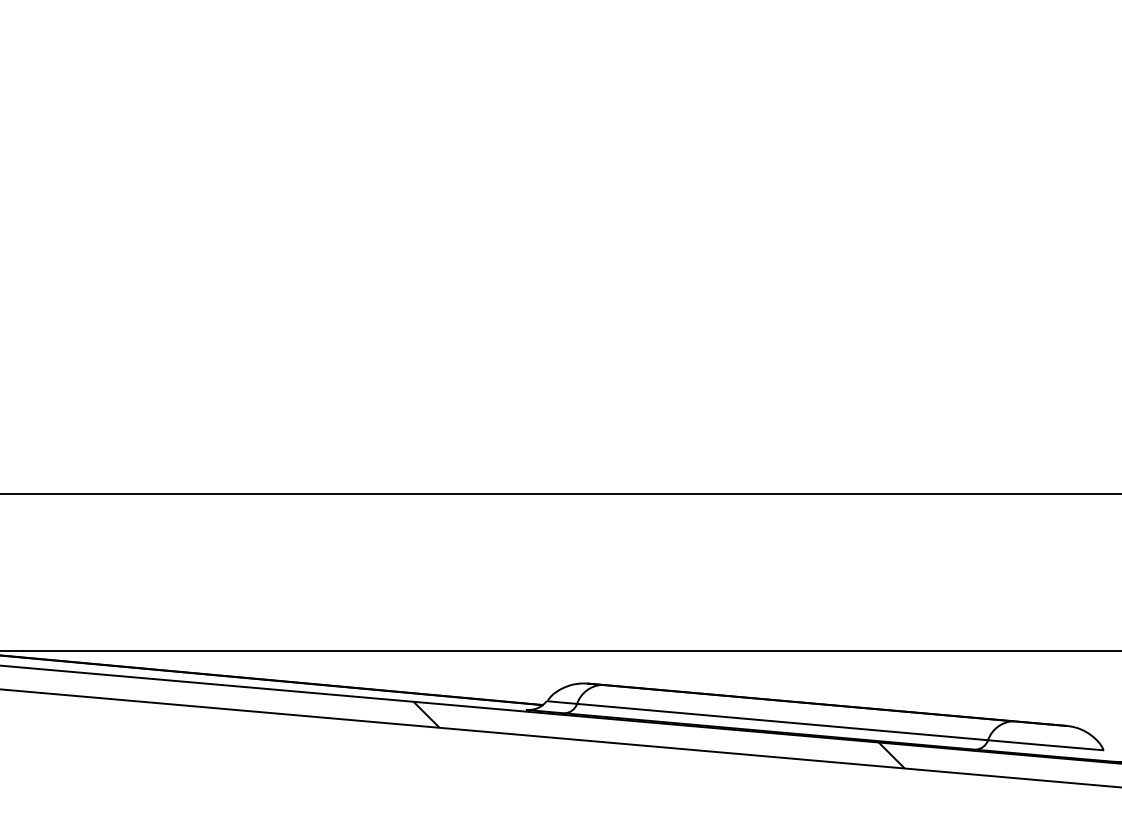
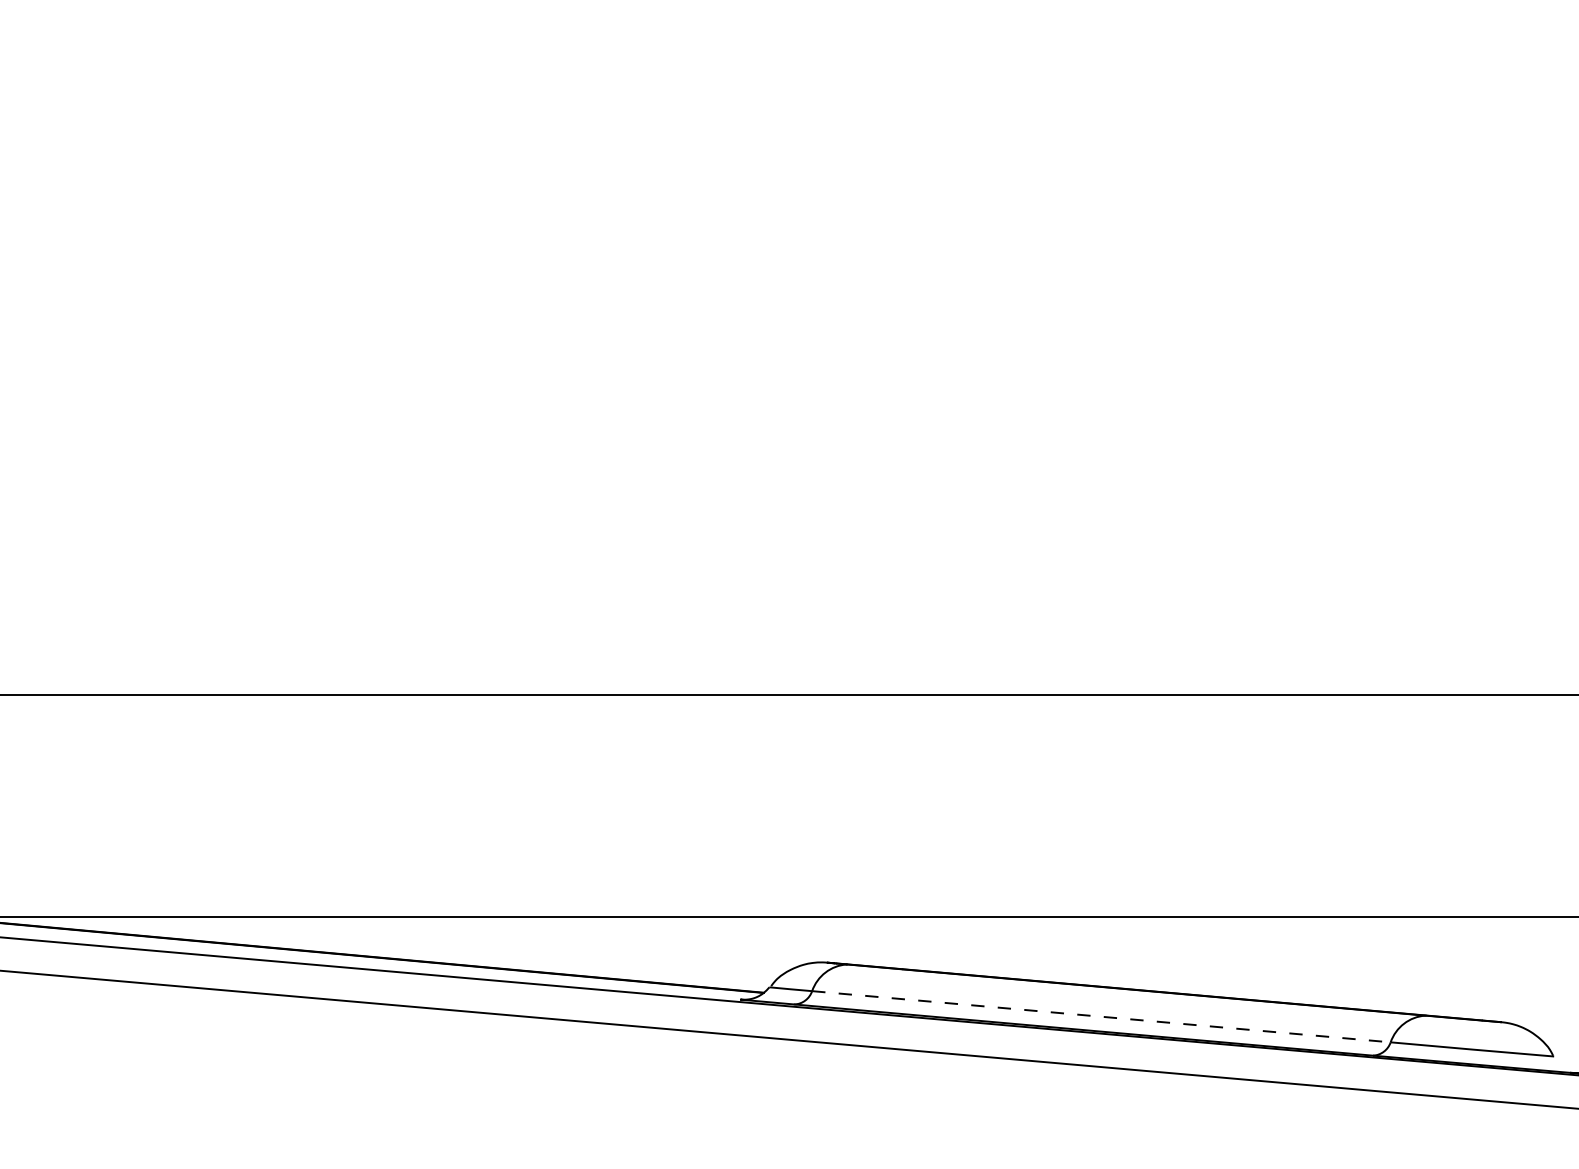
line: (782, 721) -> (1101, 1016), solid -> dashed
hatch: (659, 735) -> (927, 1035), removed

